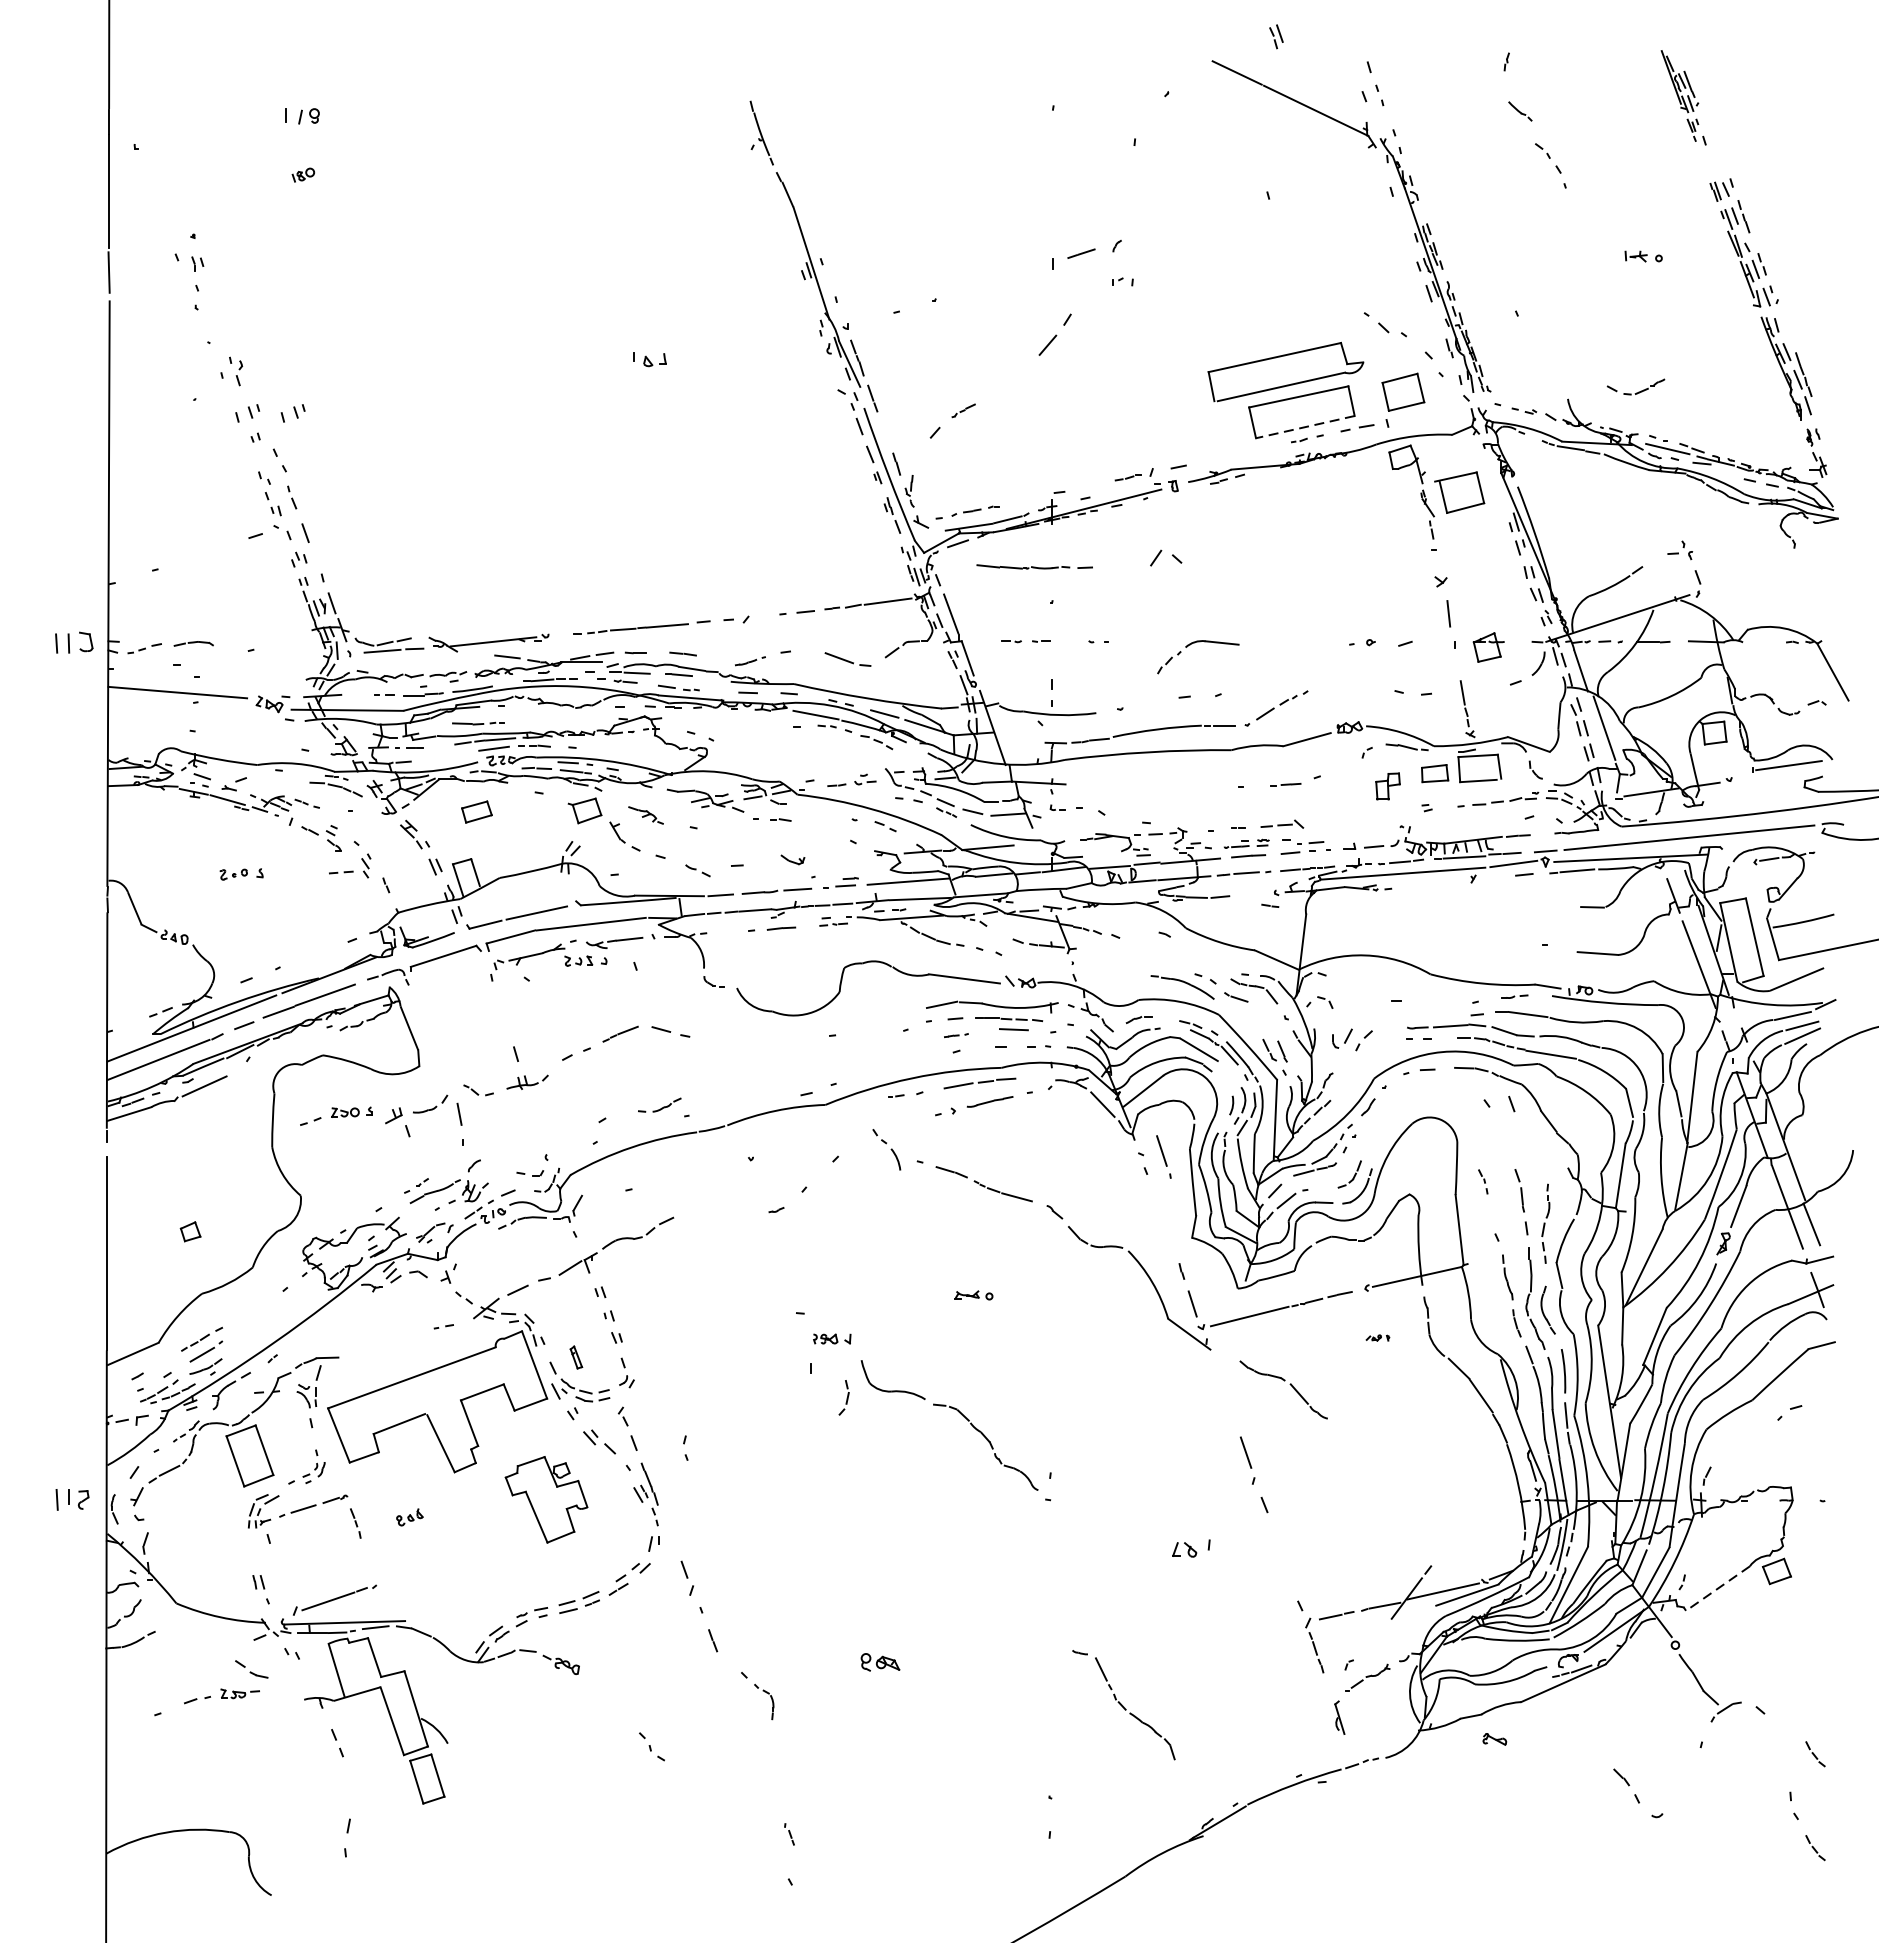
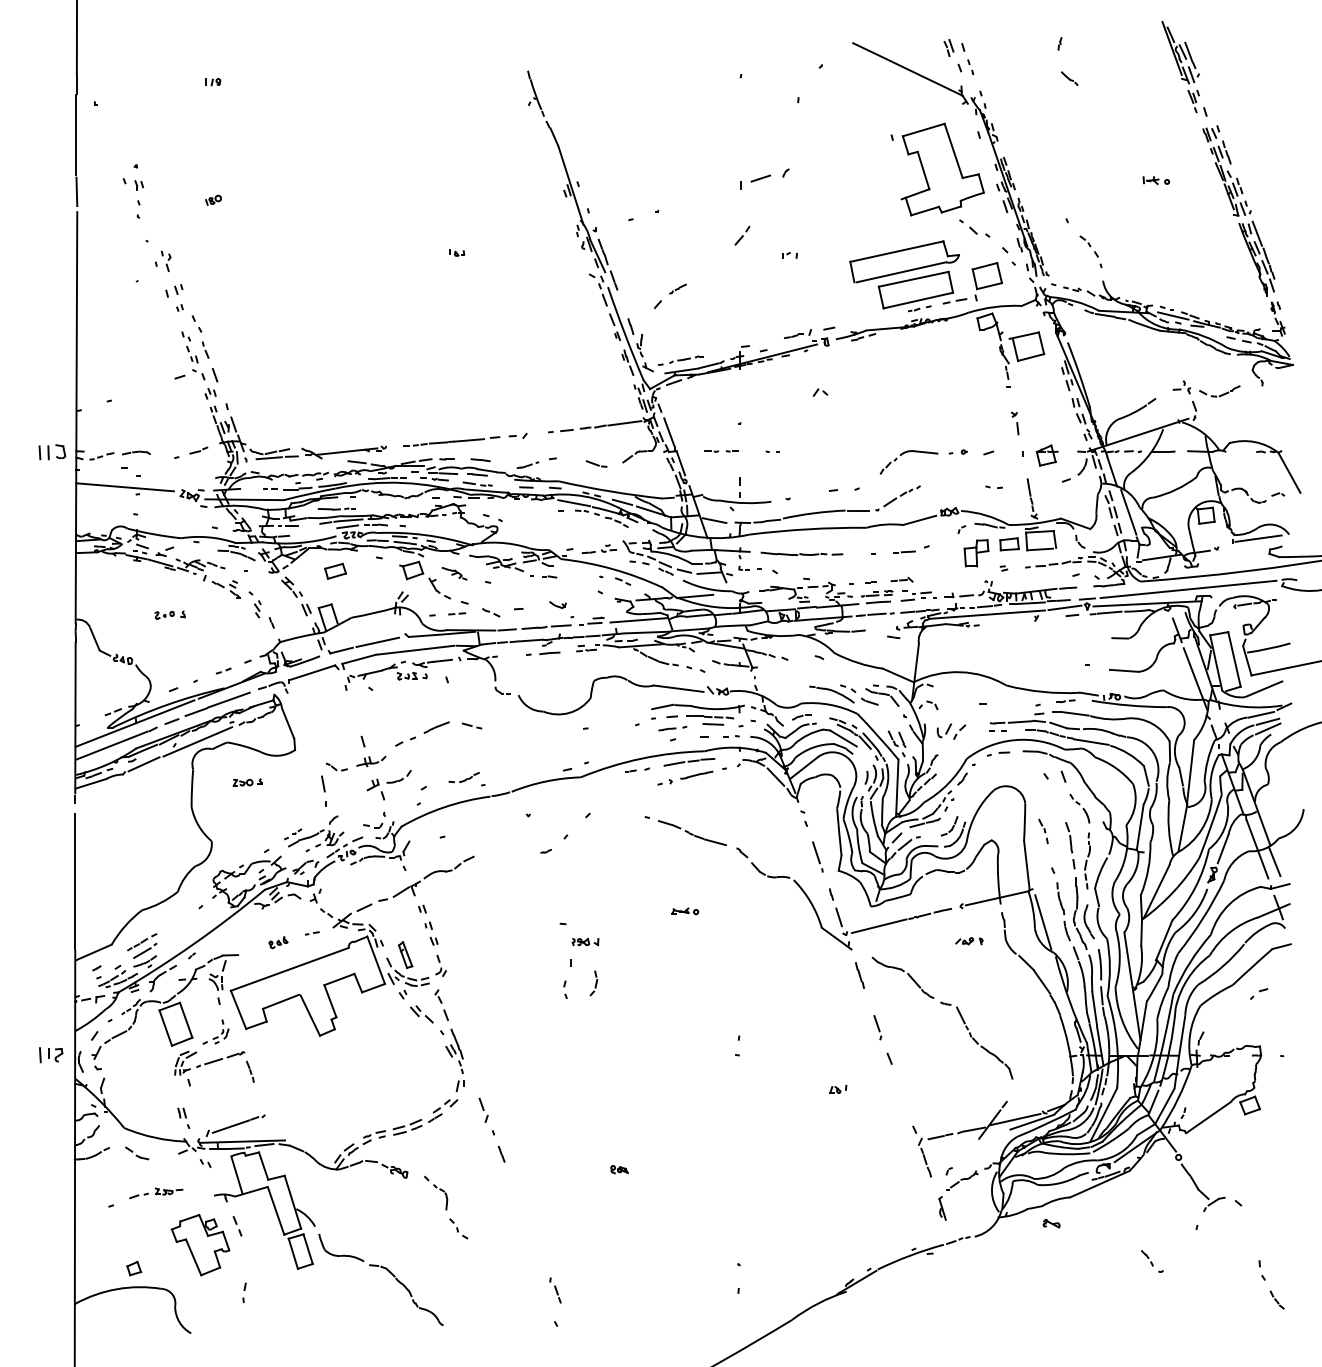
part: (1275, 36) -> (948, 47), moved
part: (1683, 97) -> (1184, 68), size x1.43
part: (303, 117) -> (213, 82), size x0.62
part: (1550, 165) -> (1090, 251), moved
part: (303, 173) -> (213, 199), moved
part: (1339, 240) -> (942, 169), added
part: (1122, 282) -> (789, 255), moved
line: (1786, 331) -> (1256, 233), added
part: (1055, 334) -> (742, 235), size x0.62
part: (650, 358) -> (457, 252), size x0.62
part: (1635, 387) -> (1219, 391), moved
part: (293, 412) -> (206, 290), removed
line: (1305, 427) -> (918, 300), dashed -> solid
part: (1166, 557) -> (820, 392), size x0.62
part: (1034, 566) -> (801, 553), moved
part: (1443, 601) -> (1015, 423), size x0.62
part: (282, 640) -> (198, 450), added
part: (1190, 645) -> (903, 454), moved
part: (847, 658) -> (596, 463), size x0.62
part: (1412, 691) -> (993, 486), size x0.62
line: (1015, 739) -> (714, 520), added
part: (1388, 786) -> (976, 553), size x1.43
part: (1281, 823) -> (901, 579), size x0.71
line: (343, 871) -> (458, 613), moved
part: (670, 1031) -> (471, 725), size x0.71
part: (955, 1035) -> (672, 728), size x1.67
line: (280, 1053) -> (197, 741), added
part: (415, 1115) -> (388, 784), moved
part: (310, 1120) -> (223, 670), moved
part: (886, 1149) -> (1079, 808), moved
part: (1163, 1156) -> (817, 856), moved
part: (1483, 1181) -> (1043, 831), size x1.43
part: (191, 1231) -> (134, 1268), moved
line: (1483, 1311) -> (1043, 922), added
part: (1378, 1338) -> (969, 941), size x1.67
part: (576, 1356) -> (405, 954), size x1.67
line: (1221, 1386) -> (859, 975), added
part: (958, 1413) -> (387, 1271), moved
part: (685, 1447) -> (565, 989), moved
part: (1247, 1460) -> (877, 1027), size x0.71
part: (546, 1500) -> (200, 1245), moved
part: (409, 1517) -> (278, 942), moved
part: (1191, 1548) -> (838, 1089), size x0.62
line: (1717, 1588) -> (1208, 1117), dashed -> solid
part: (880, 1662) -> (619, 1169), size x0.62
part: (252, 1669) -> (137, 1153), moved
part: (758, 1695) -> (436, 1192), moved
part: (1123, 1705) -> (976, 1040), moved
part: (1814, 1753) -> (1276, 1233), removed
part: (1638, 1793) -> (1152, 1261), size x0.62
part: (789, 1834) -> (555, 1290), size x1.67
part: (347, 1837) -> (244, 1292), size x0.71

